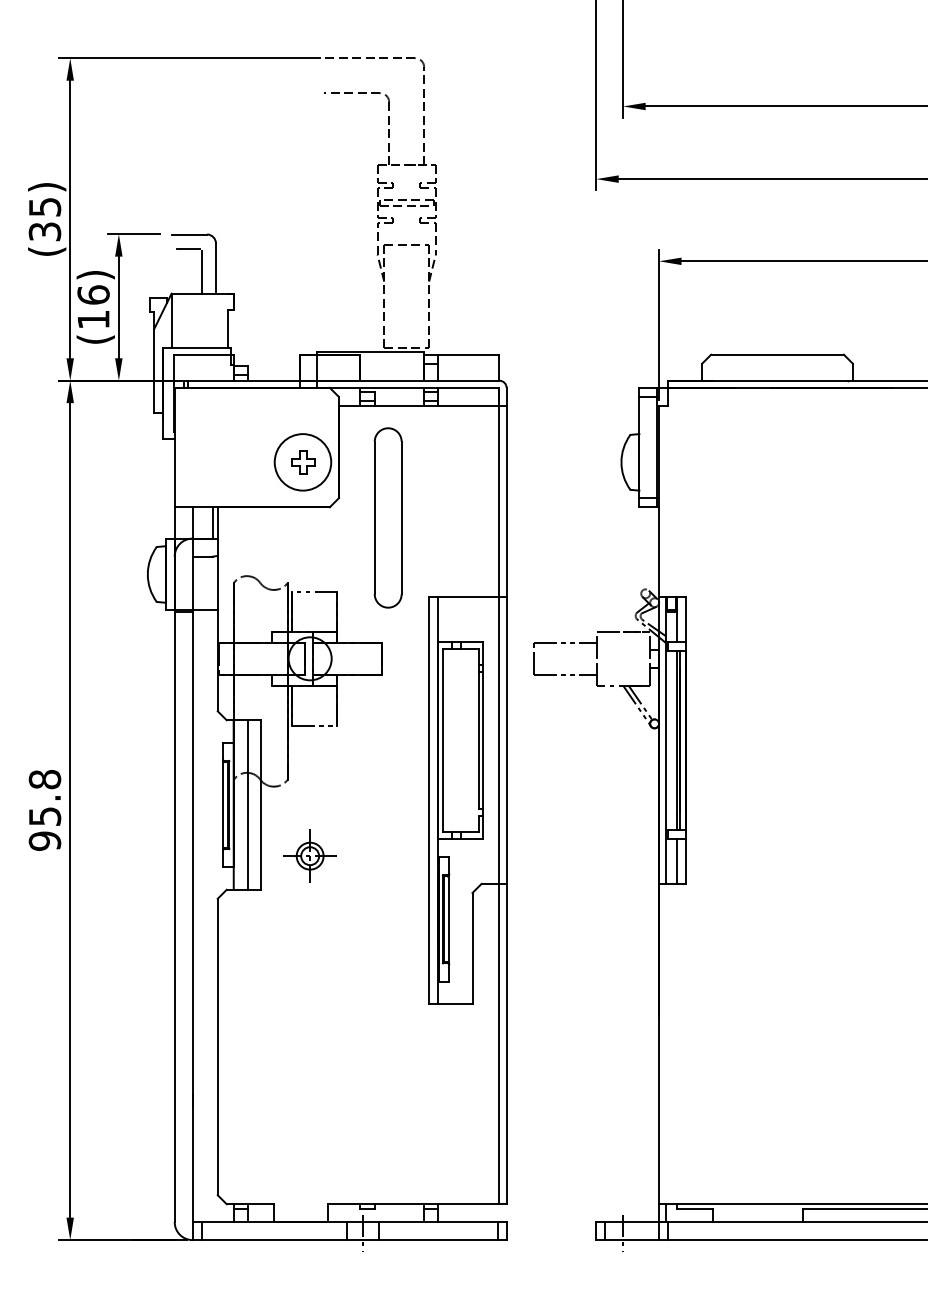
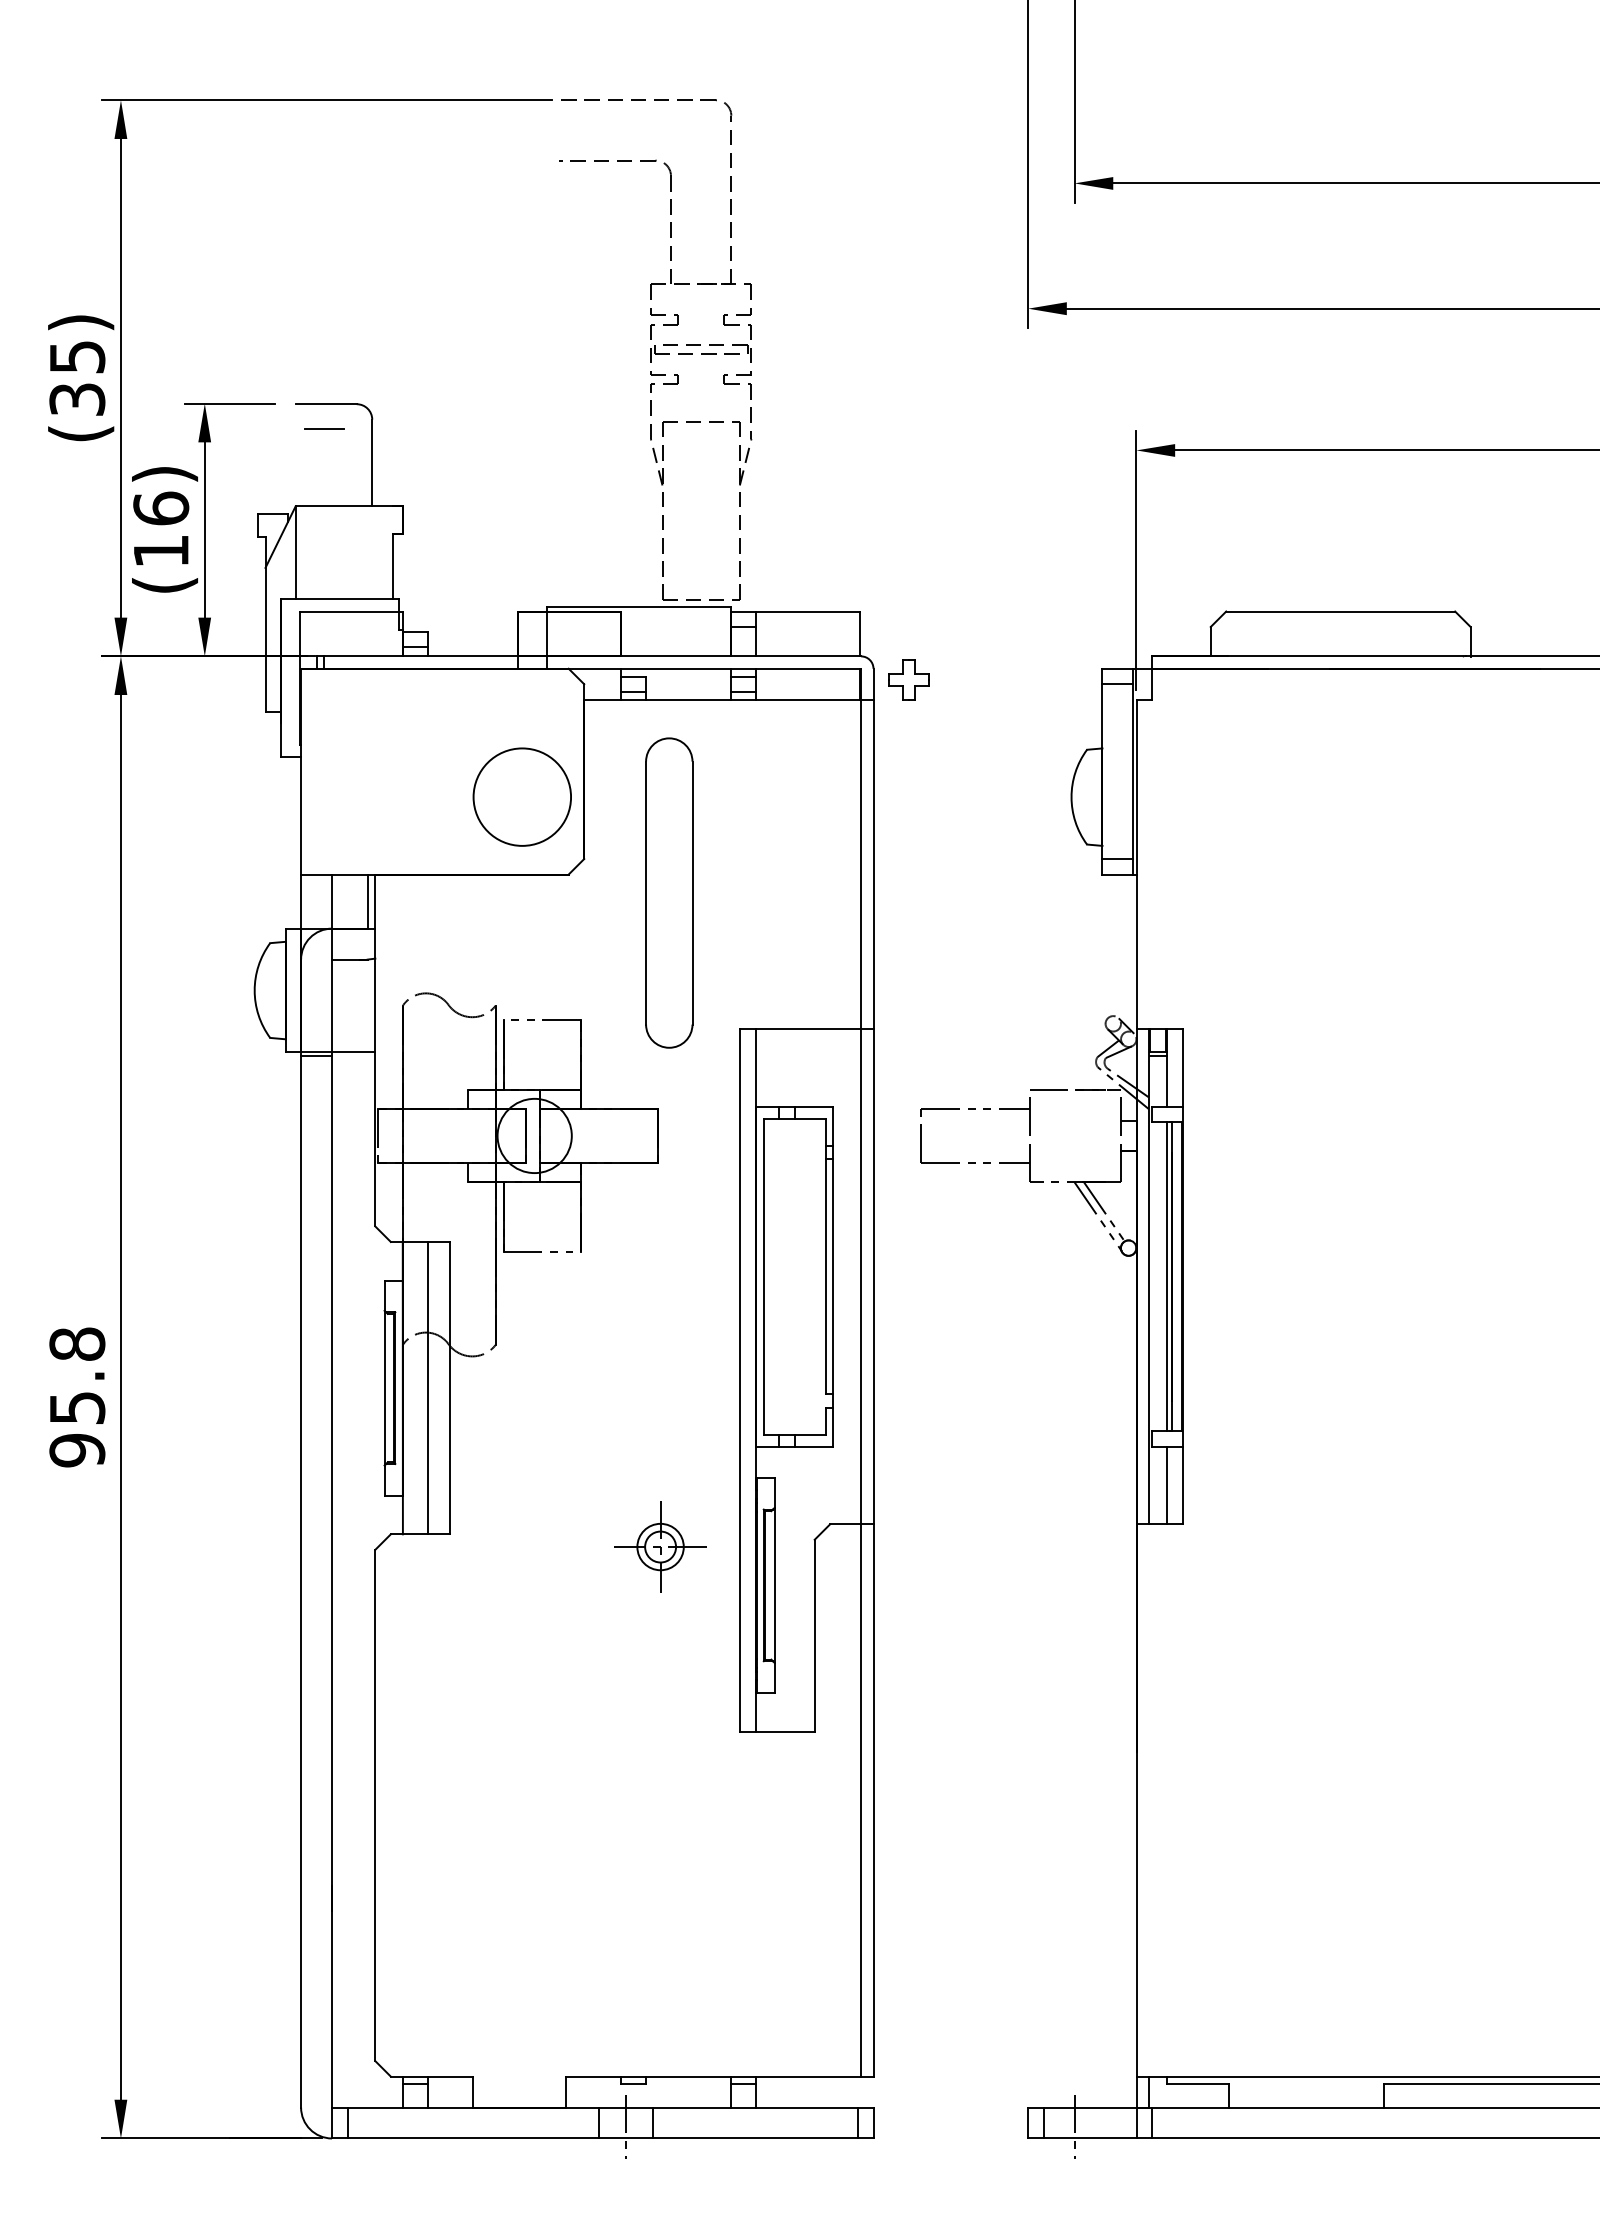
line: (201, 271) -> (347, 467), removed
part: (303, 462) -> (909, 680), moved
part: (309, 855) -> (659, 1545), moved

